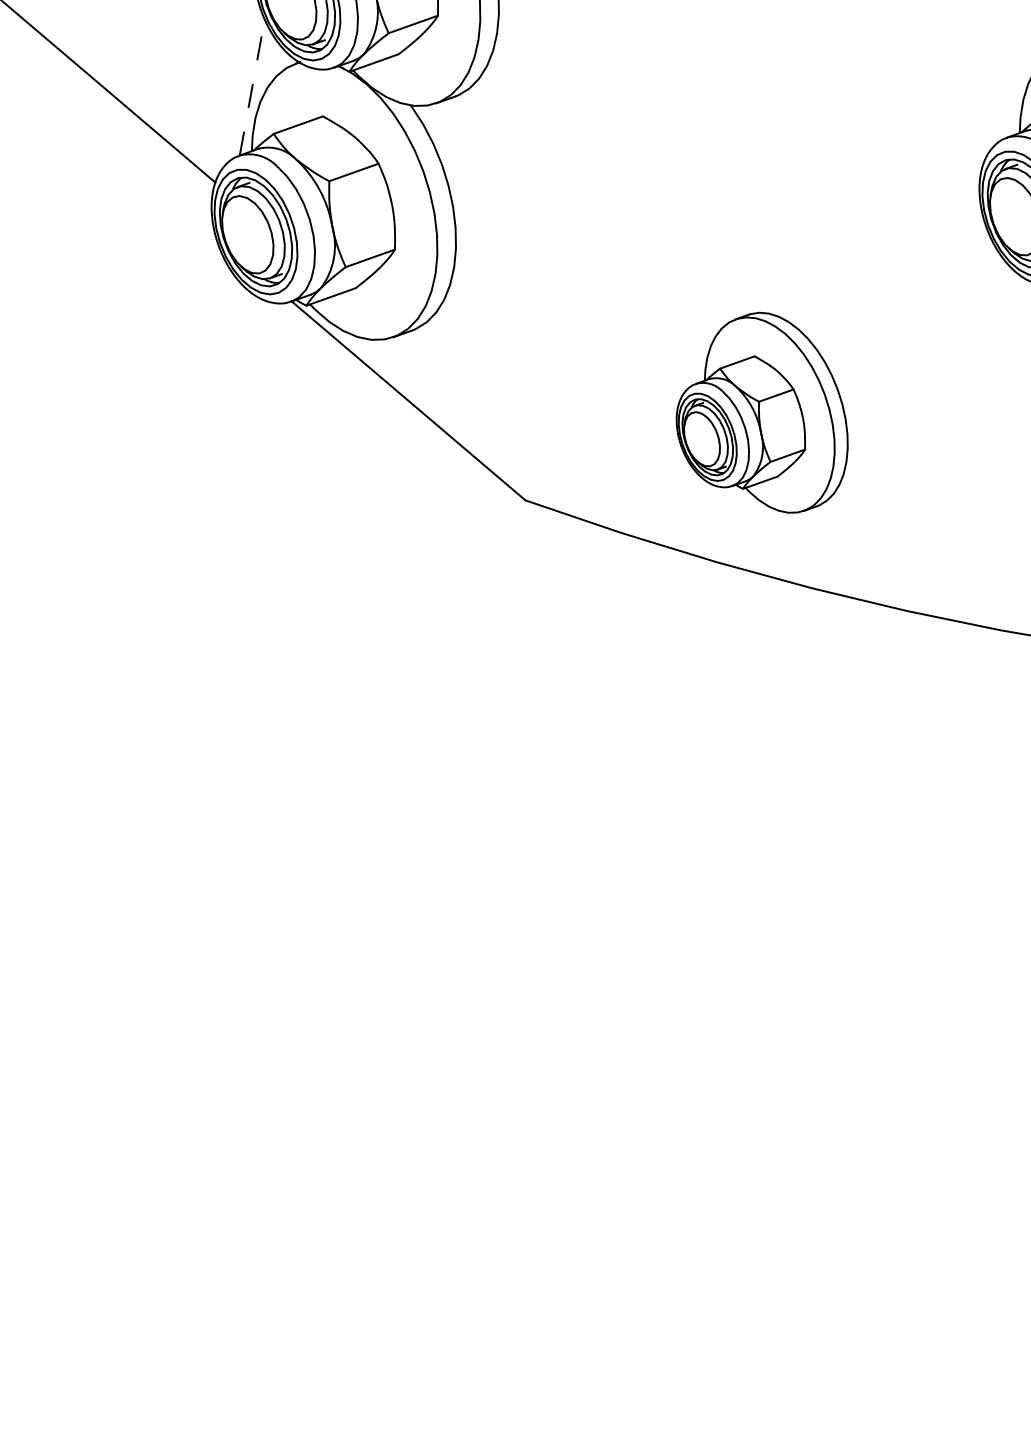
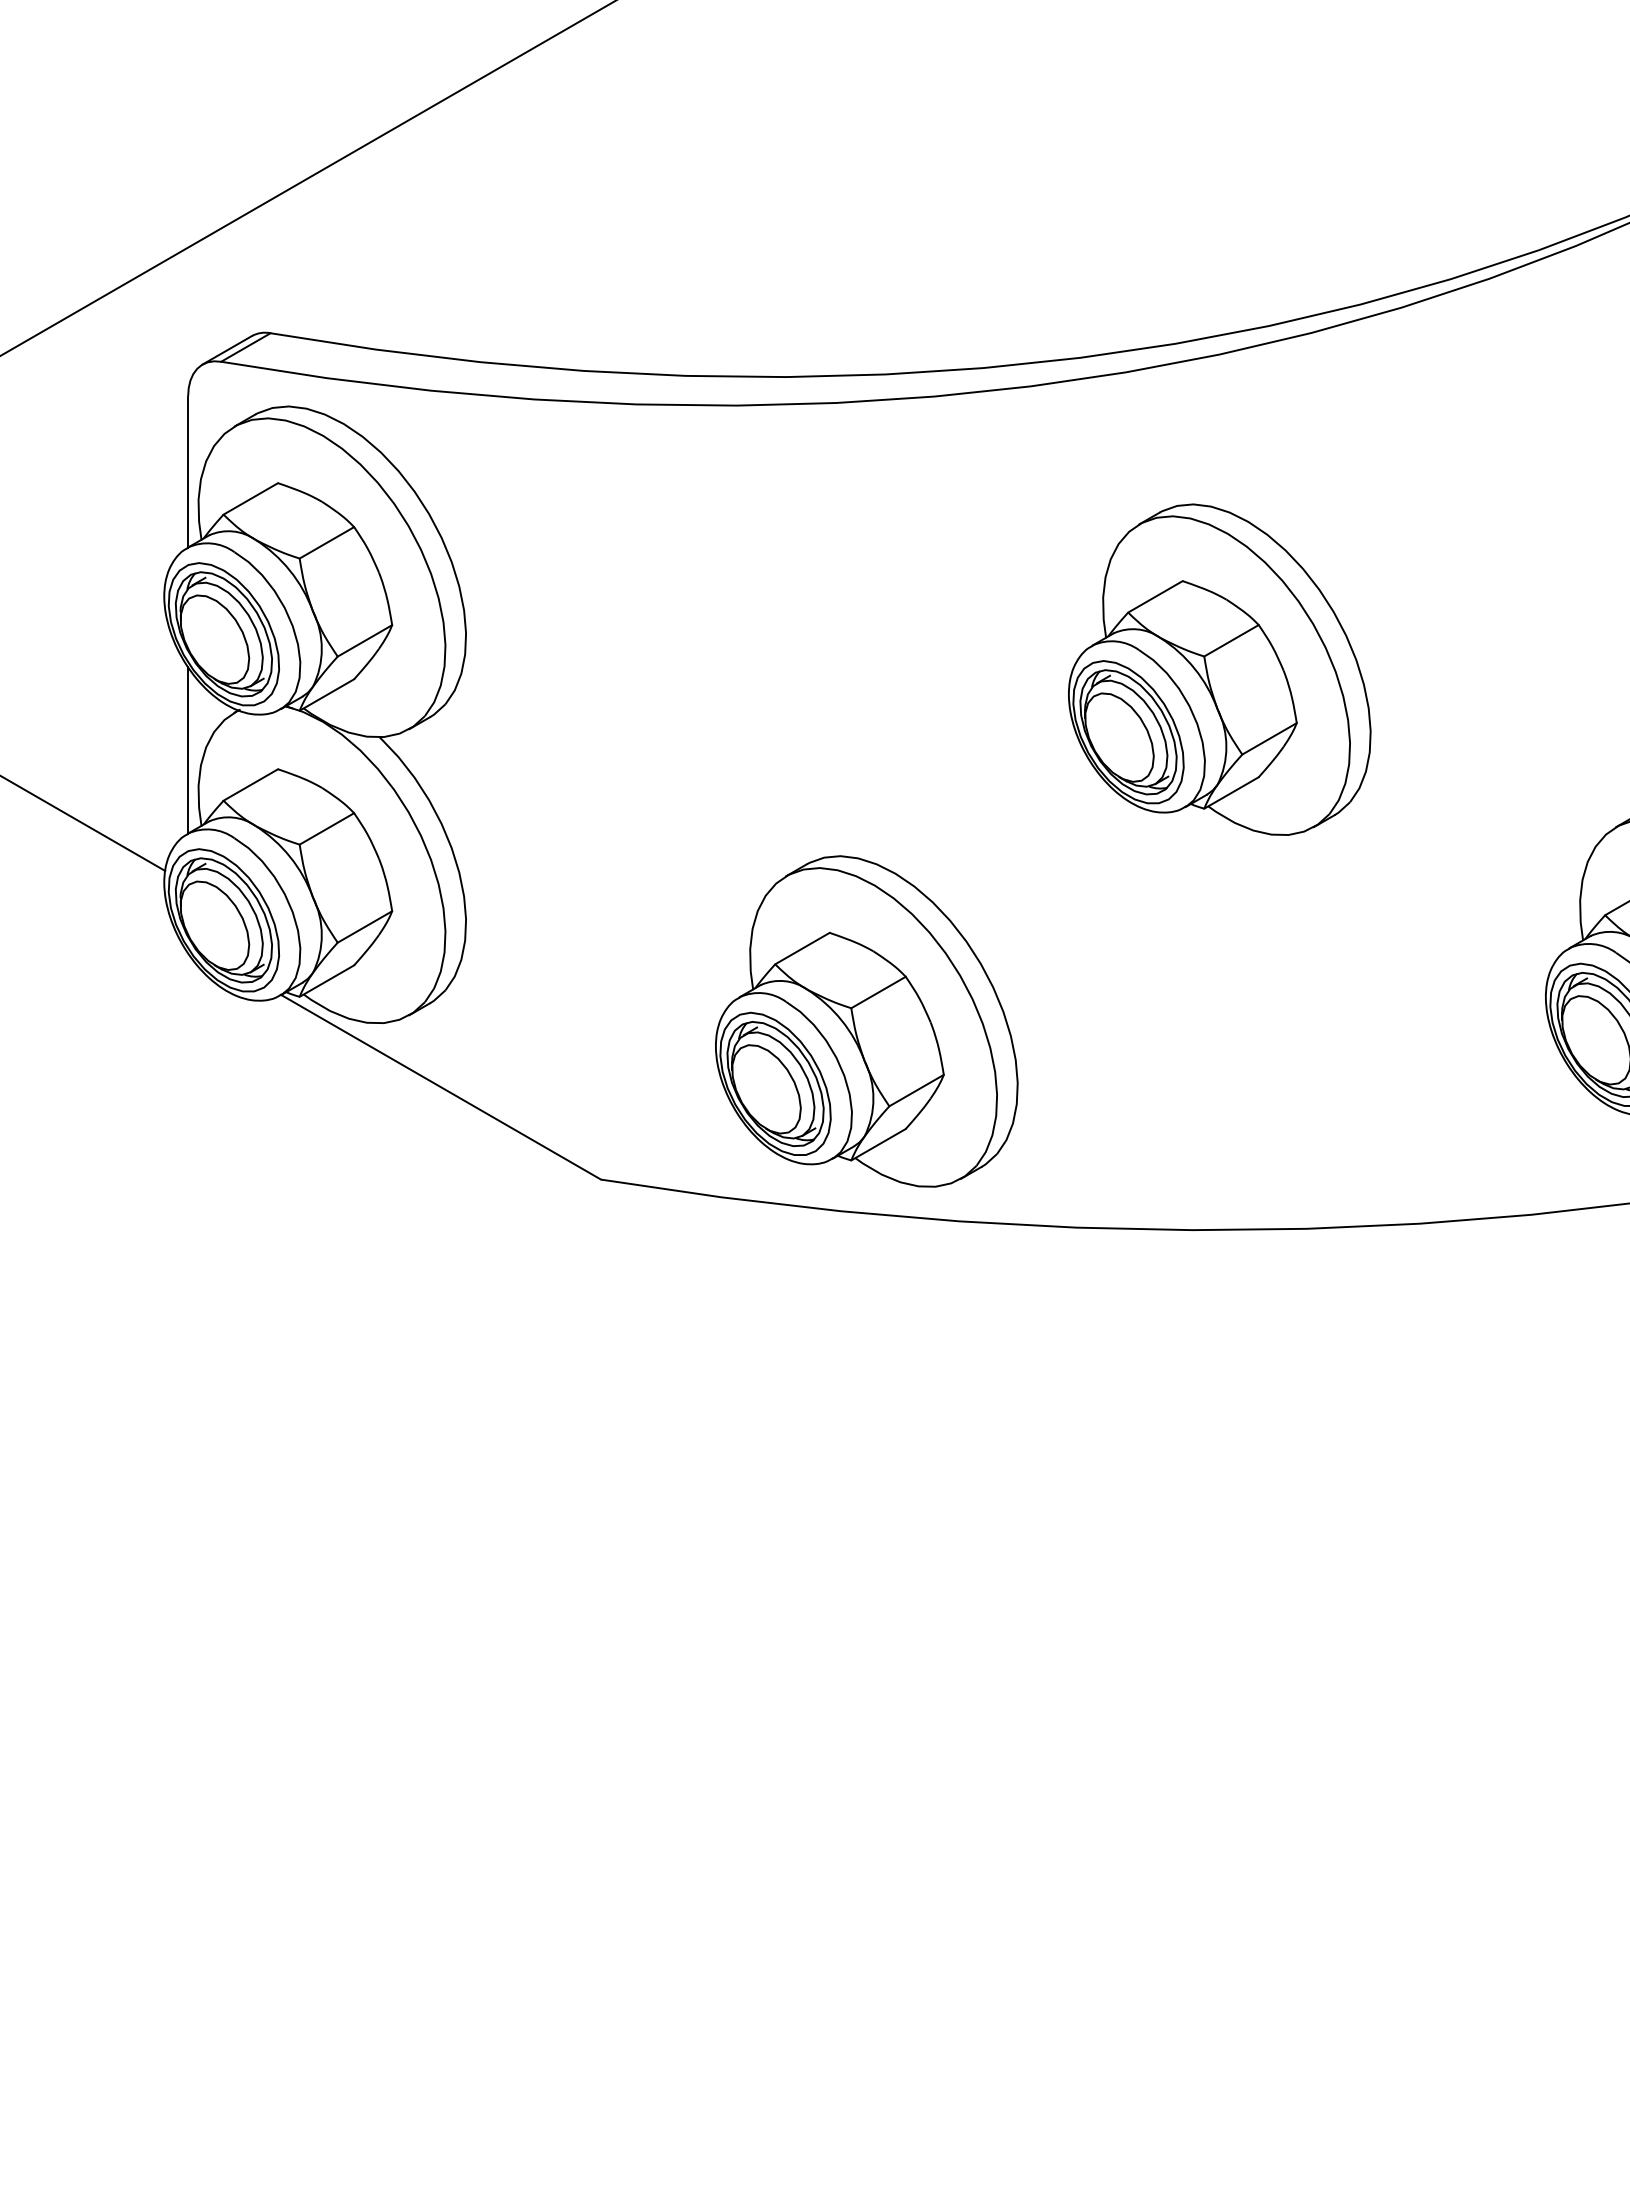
line: (252, 86) -> (188, 749), dashed -> solid
part: (766, 410) -> (866, 1021), size x1.43

